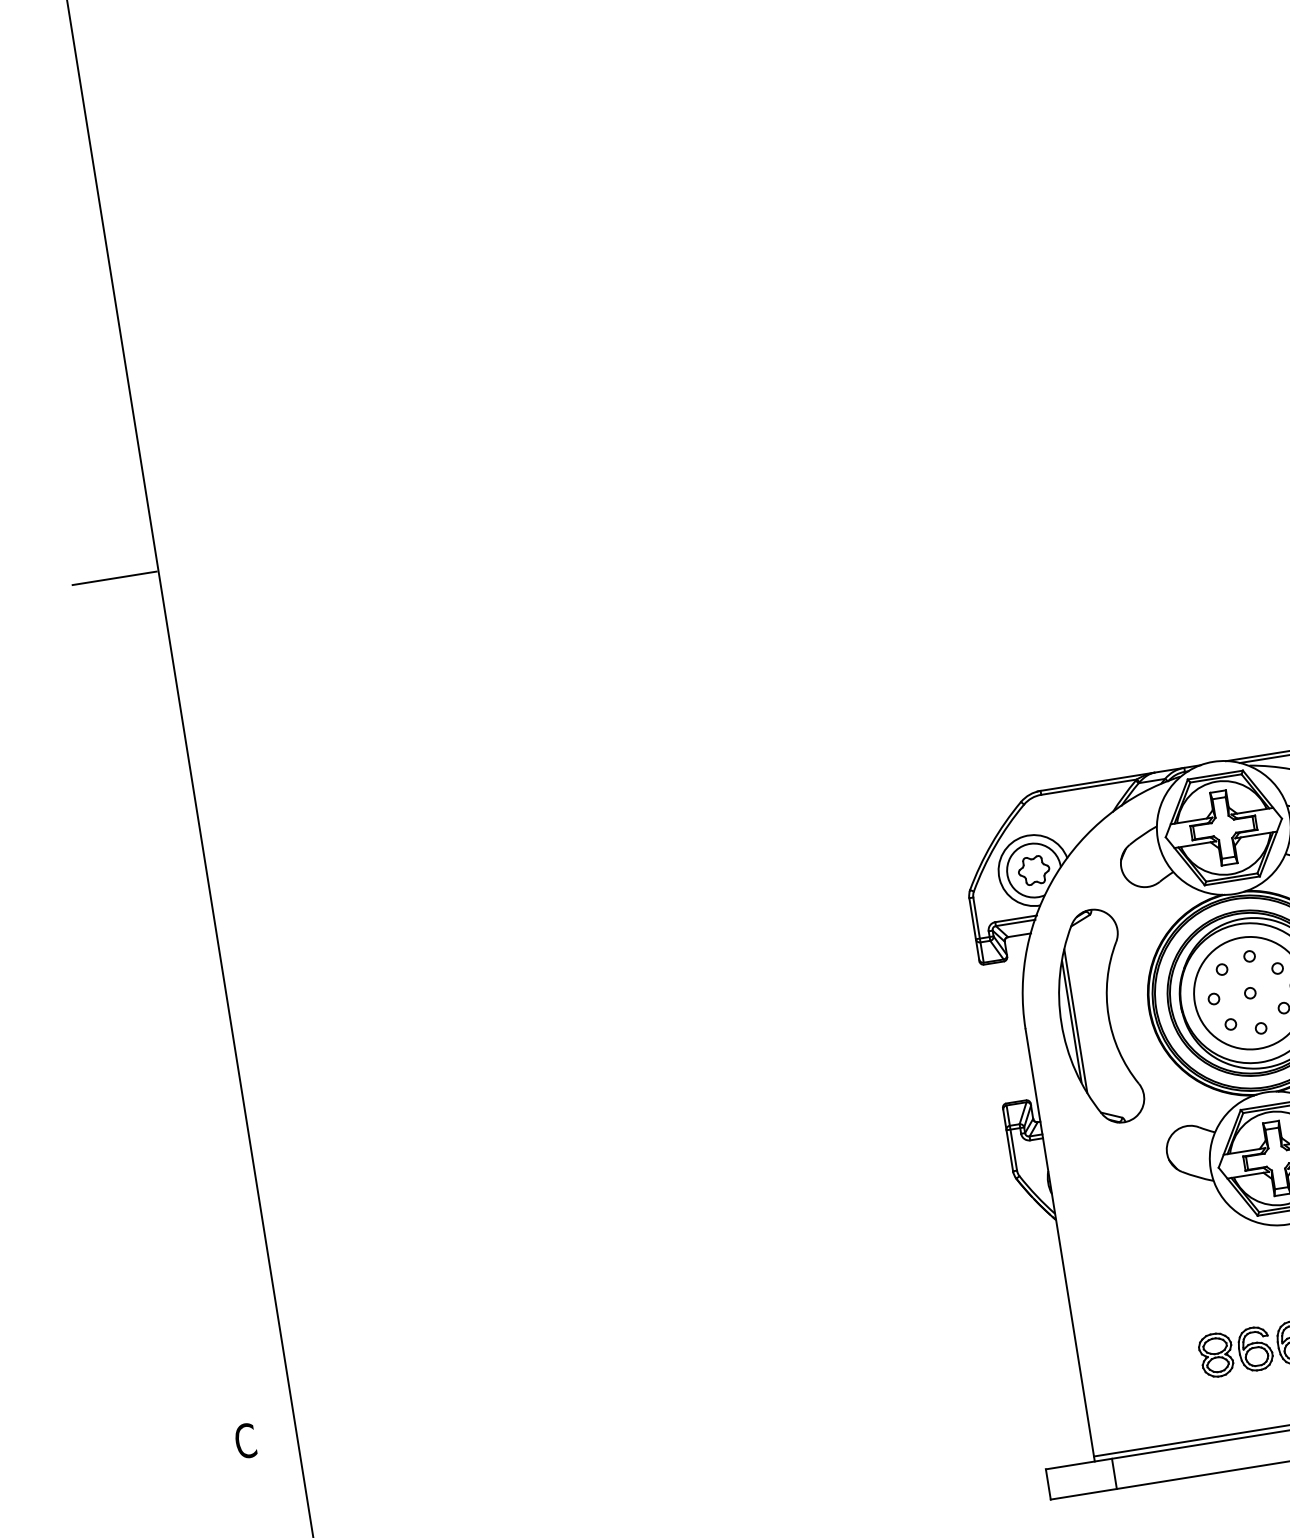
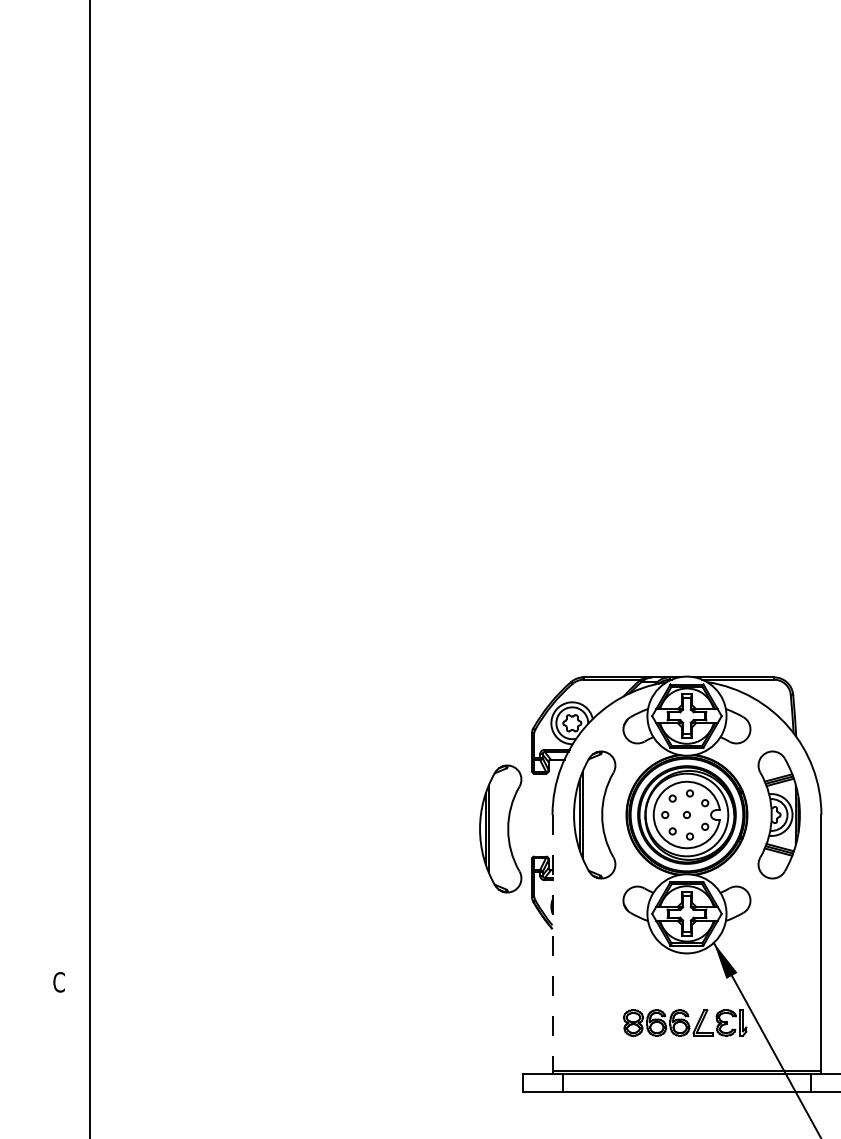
line: (114, 577) -> (63, 466), removed
part: (942, 1065) -> (500, 828), added
line: (1060, 1245) -> (552, 944), solid -> dashed

